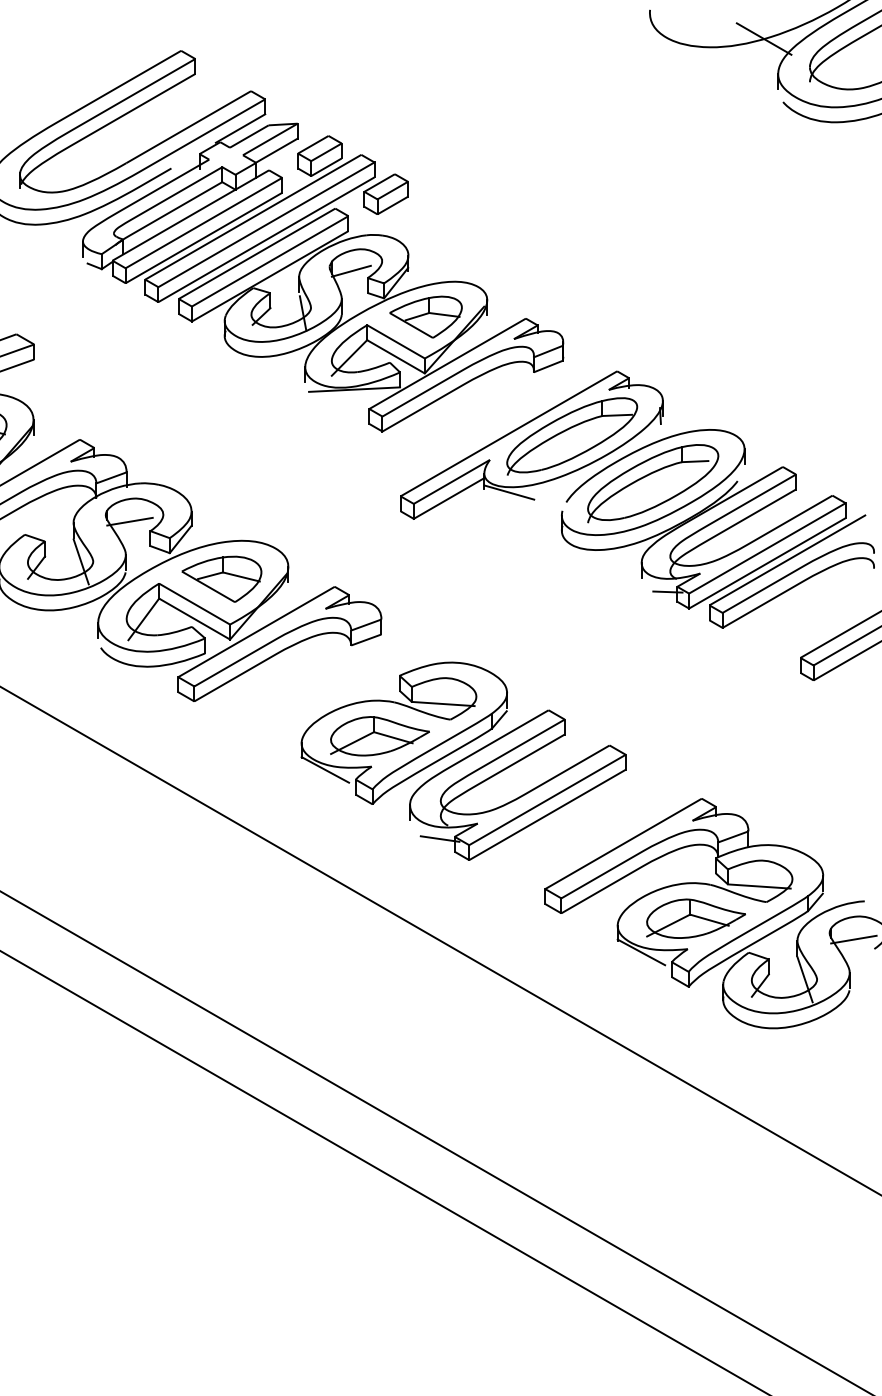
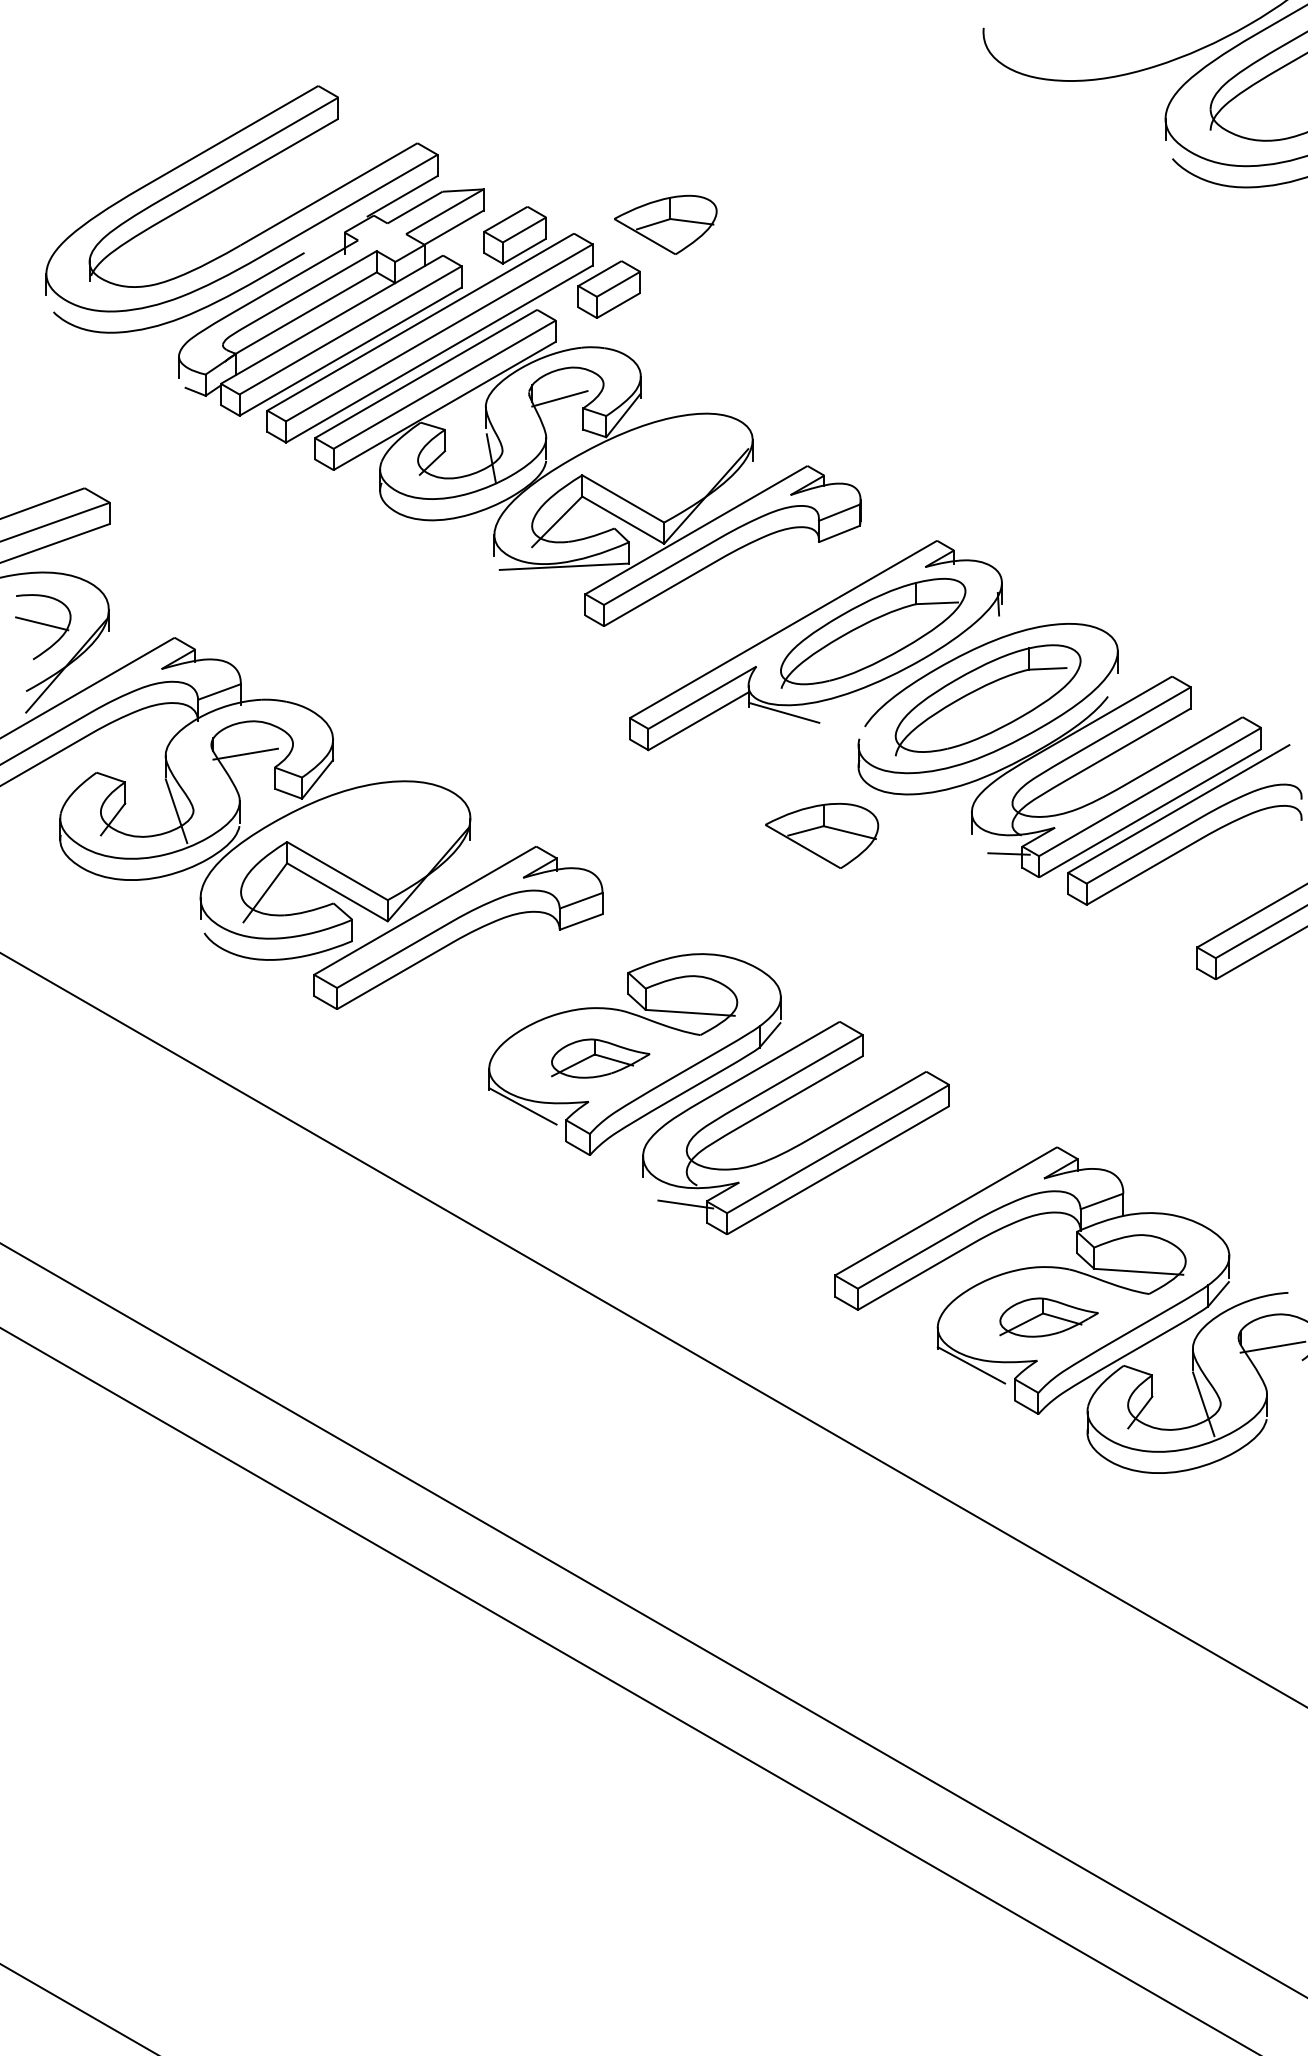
line: (764, 38) -> (1145, 68), removed
part: (425, 316) -> (665, 224), moved
part: (222, 579) -> (822, 835), moved
part: (380, 736) -> (600, 1058), size x0.7
part: (695, 918) -> (1048, 1317), size x0.7

